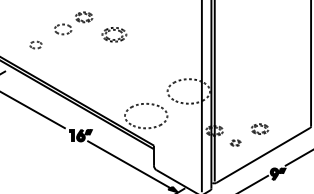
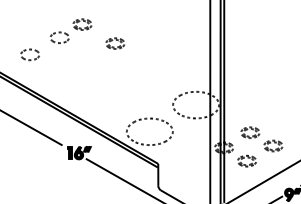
part: (114, 34) -> (115, 43), size x0.71
part: (35, 44) -> (29, 54), size x1.43
part: (238, 116) -> (250, 132), added
part: (235, 142) -> (246, 160), size x1.67

